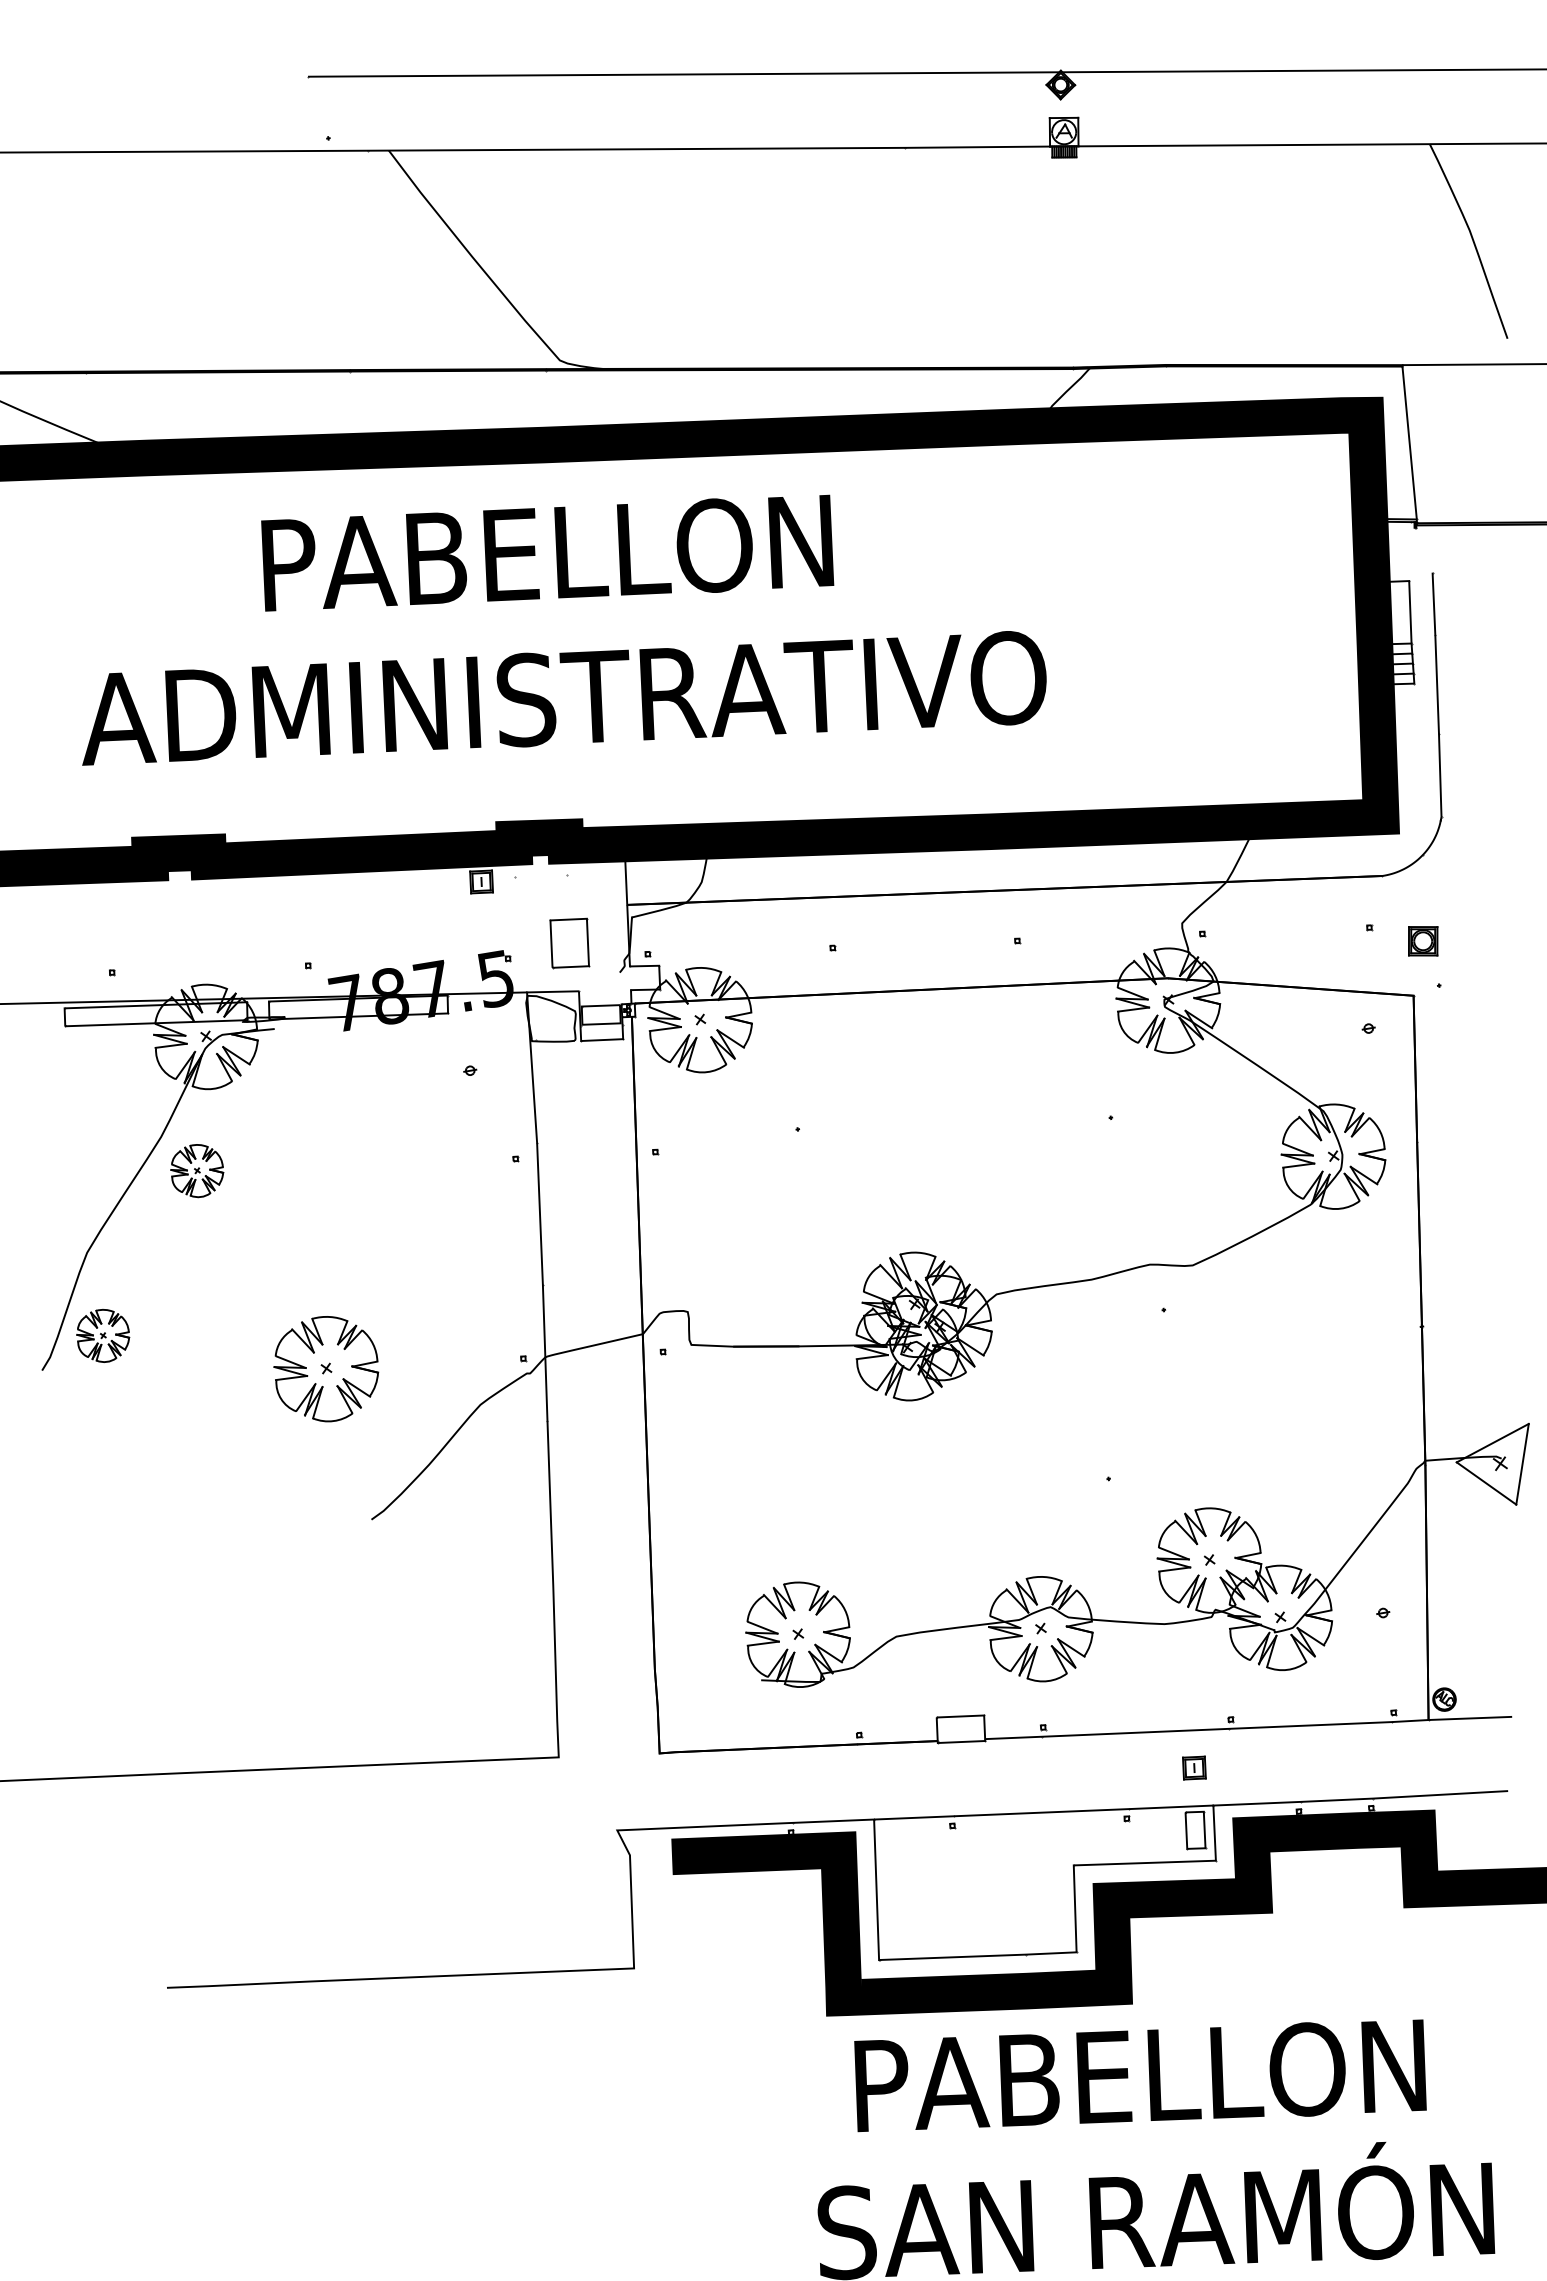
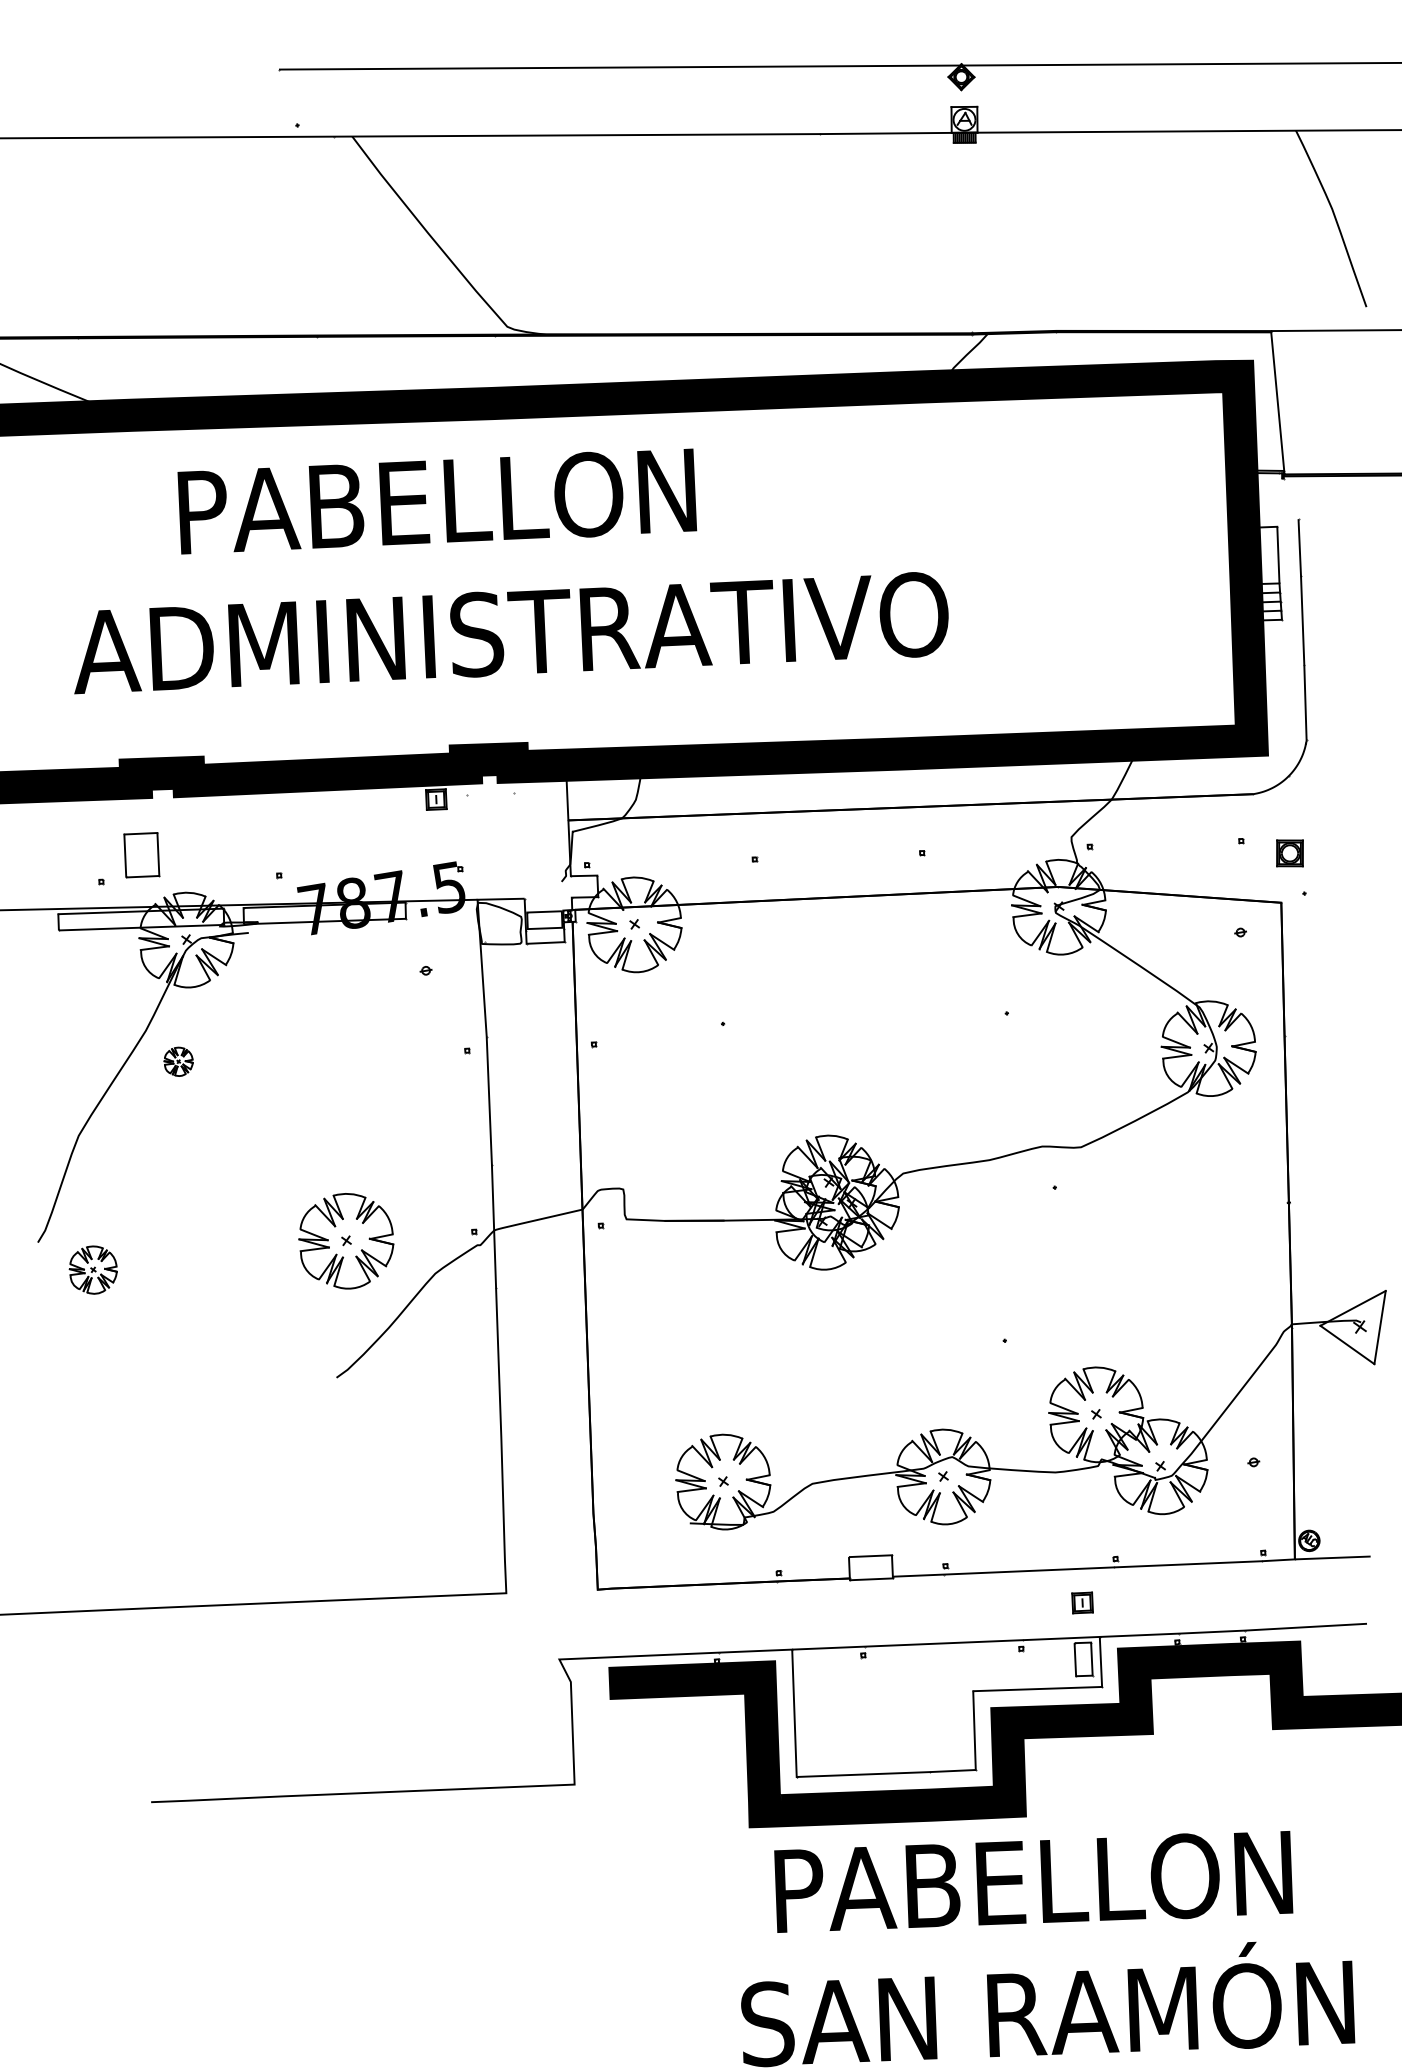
text: (547, 552) -> (437, 500), moved
part: (569, 943) -> (141, 855), moved
part: (197, 1171) -> (178, 1062), size x0.6
part: (103, 1335) -> (93, 1269), moved
part: (326, 1369) -> (346, 1241), moved

